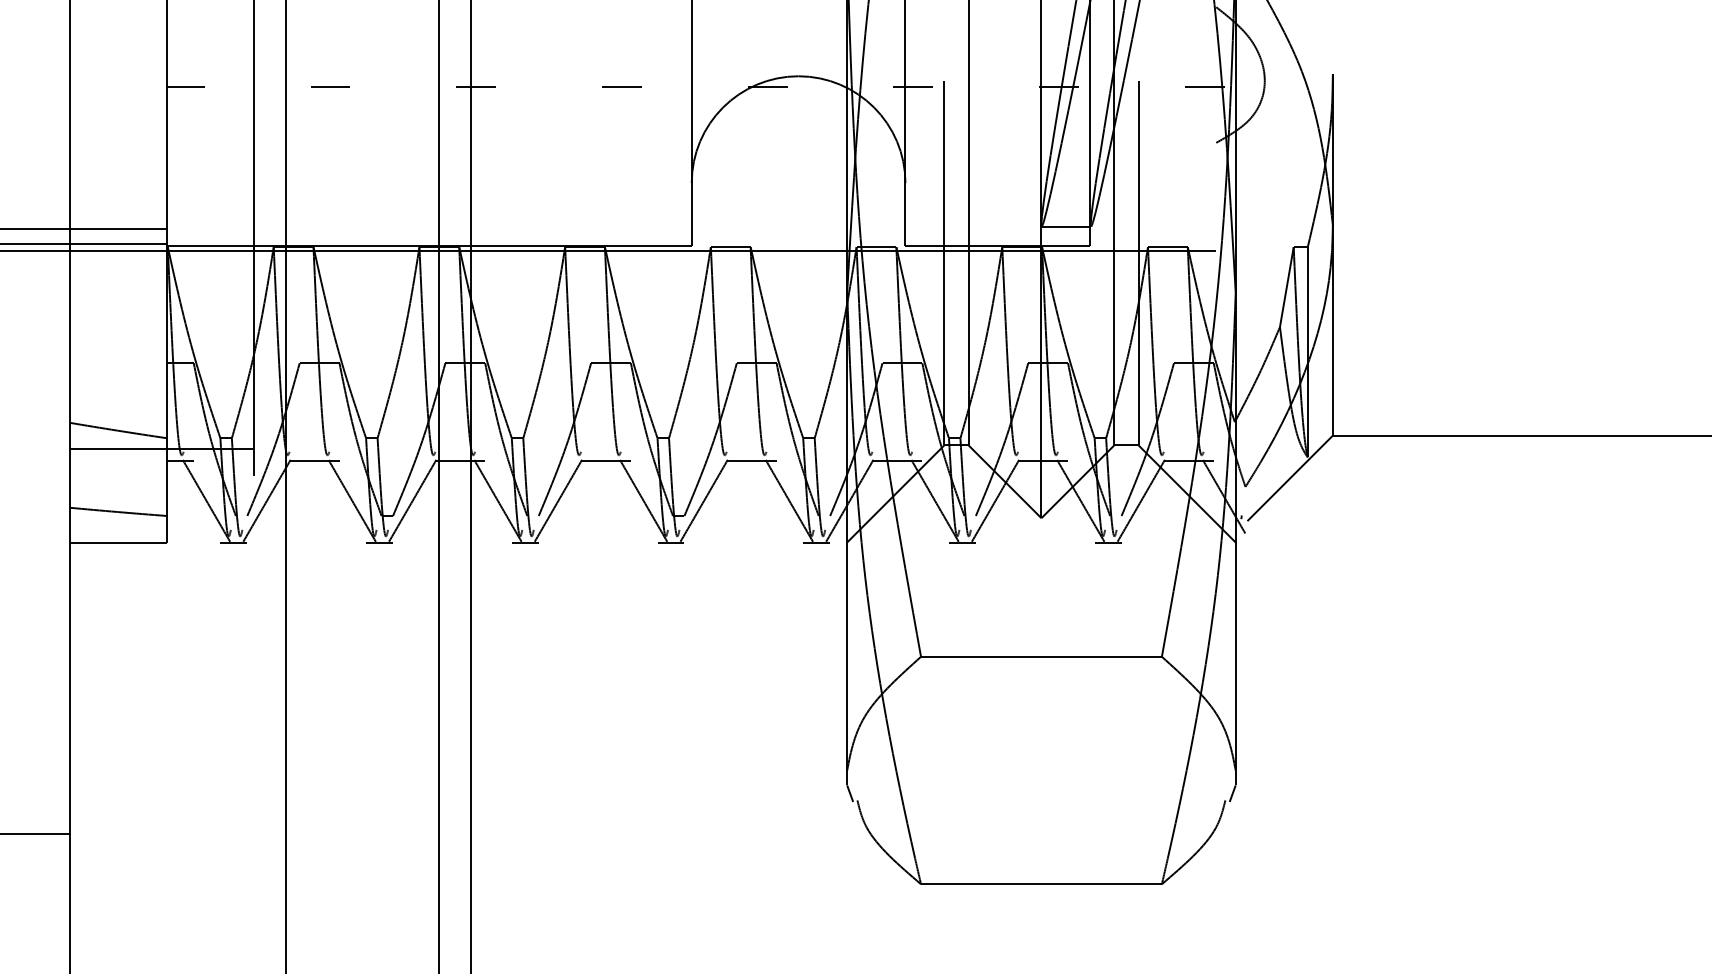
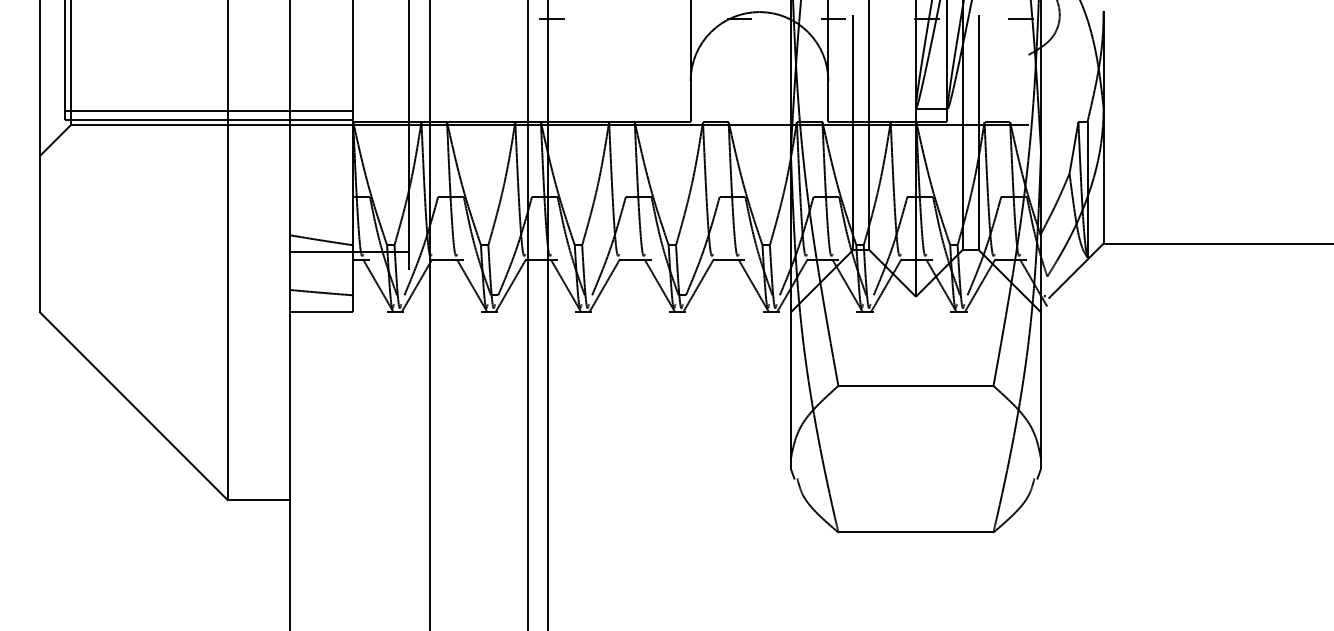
line: (329, 86) -> (457, 18), removed
line: (185, 87) -> (364, 19), removed
line: (621, 87) -> (645, 19), removed

